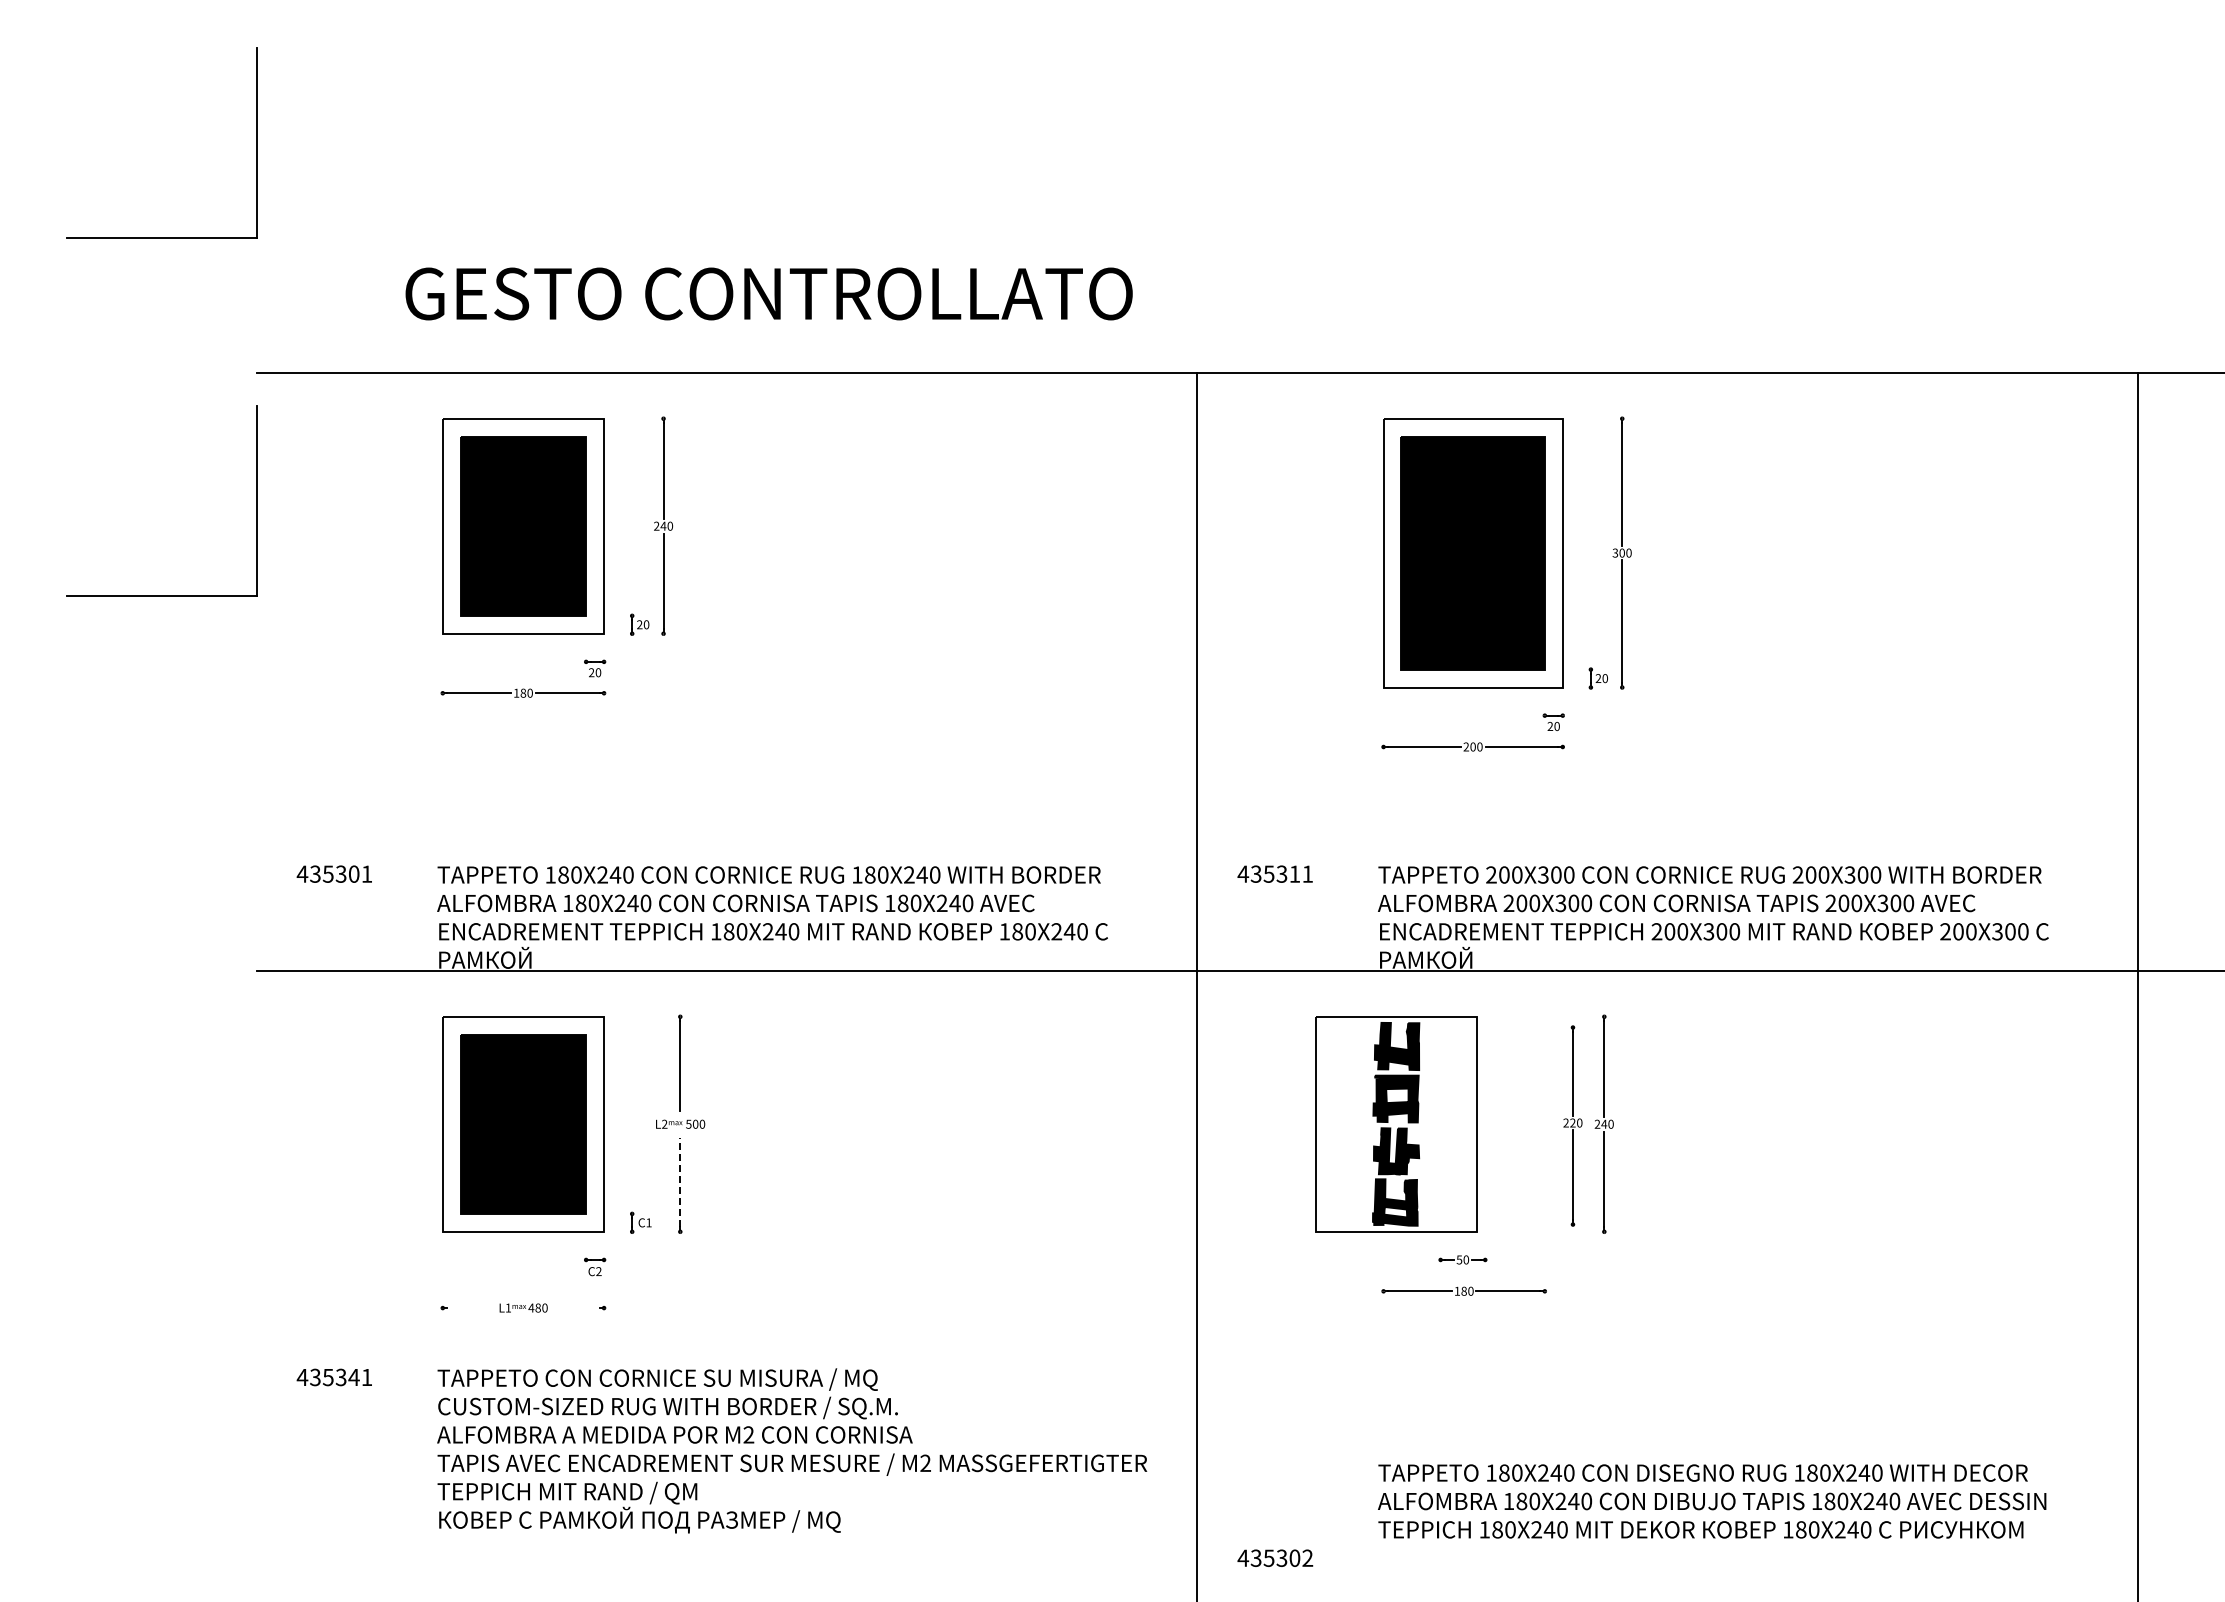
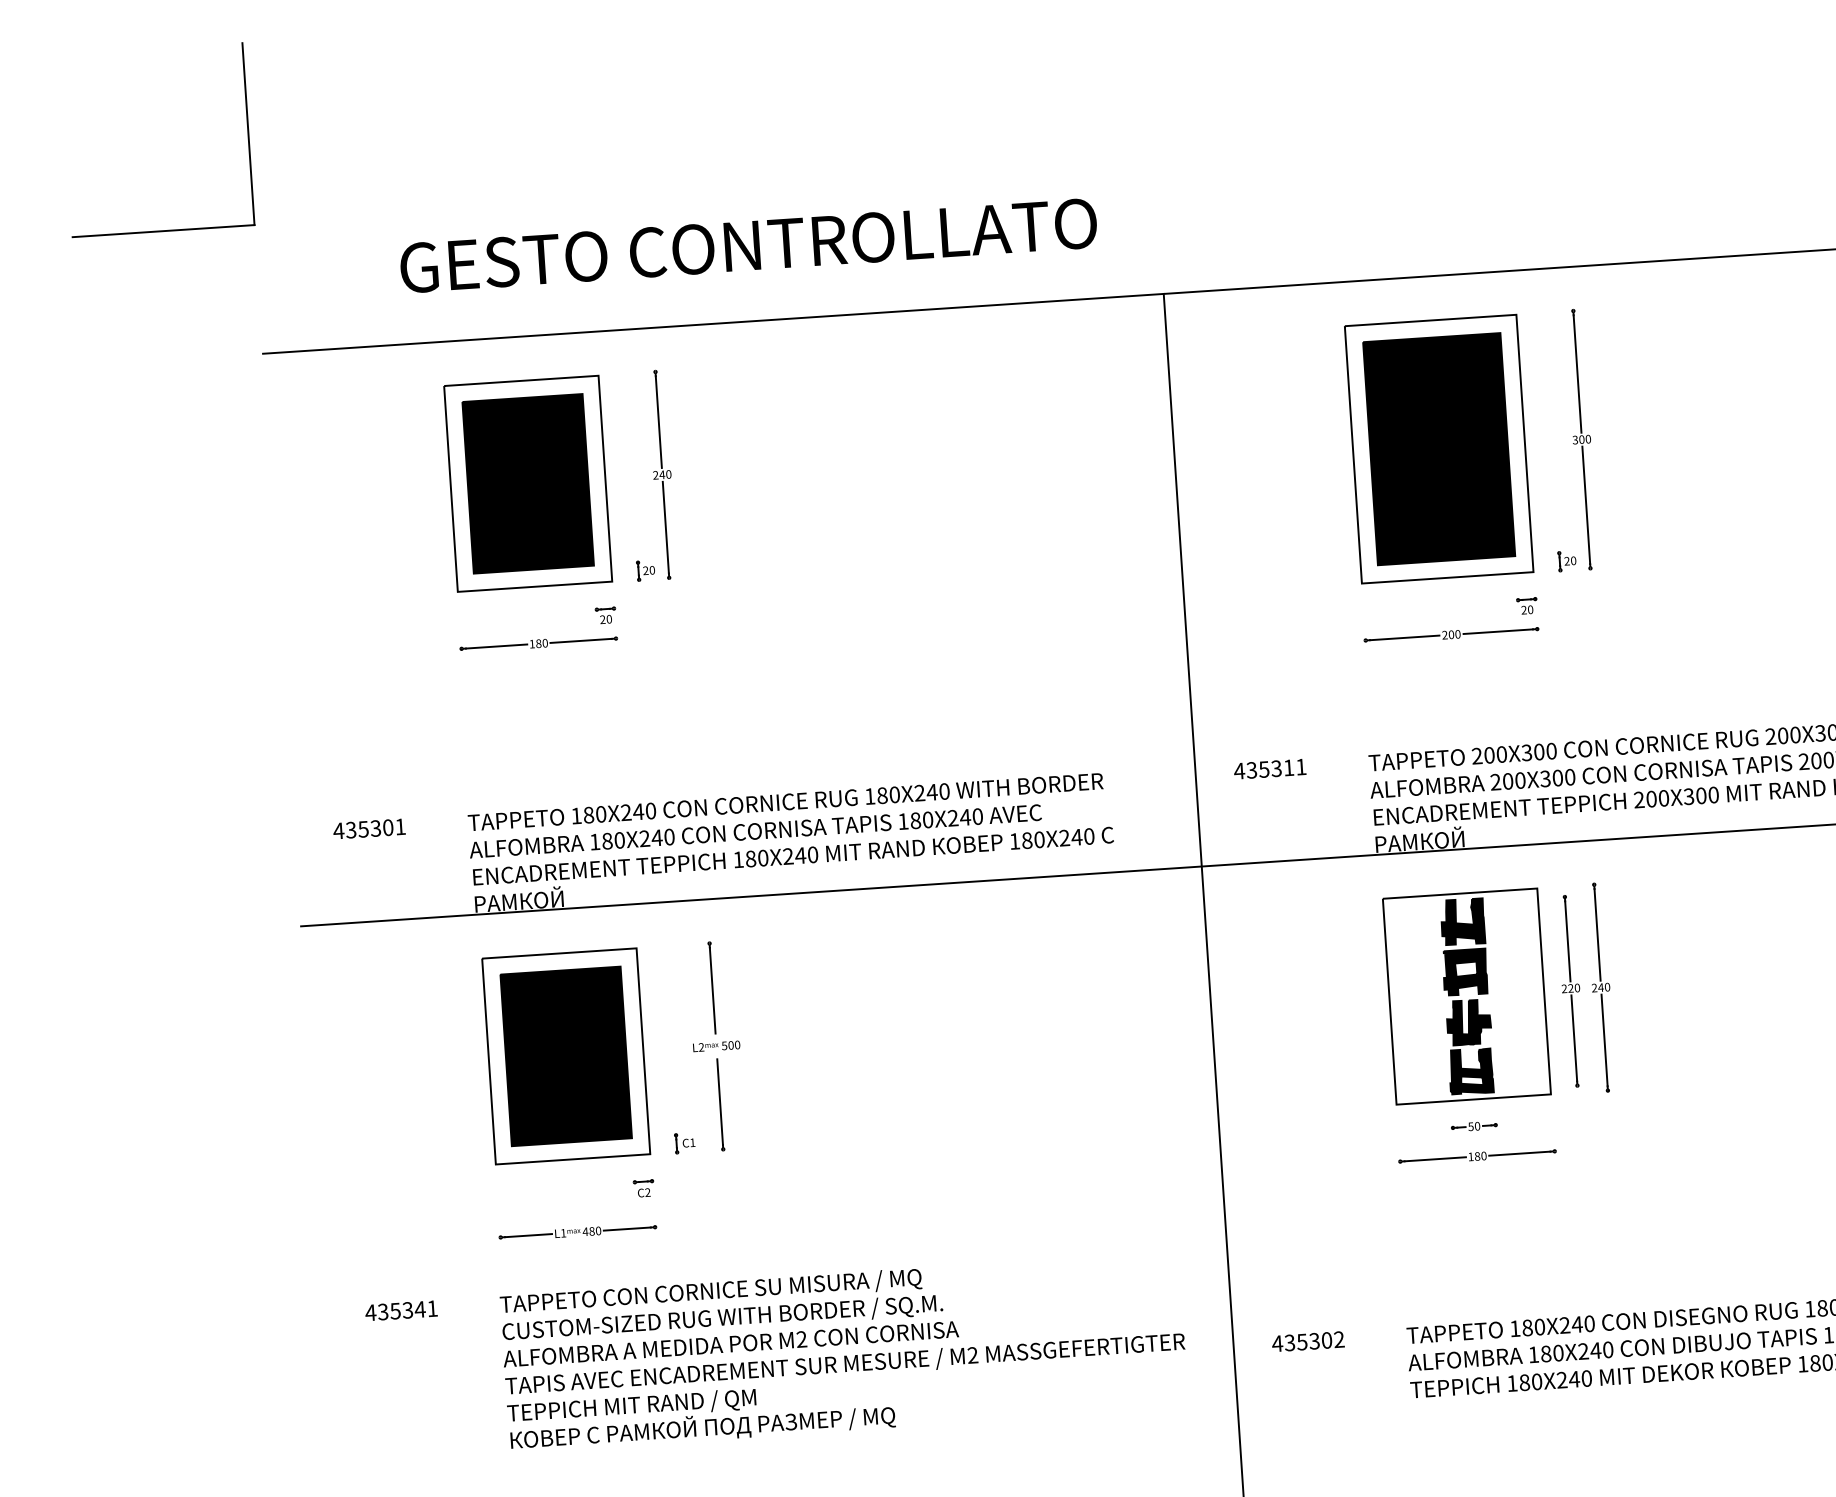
part: (256, 500) -> (271, 476), removed
part: (1396, 1124) -> (1467, 996), moved
line: (680, 1182) -> (720, 1102), dashed -> solid
line: (471, 1308) -> (528, 1236), added
line: (574, 1308) -> (626, 1229), added
text: (1275, 1557) -> (1308, 1340), moved

